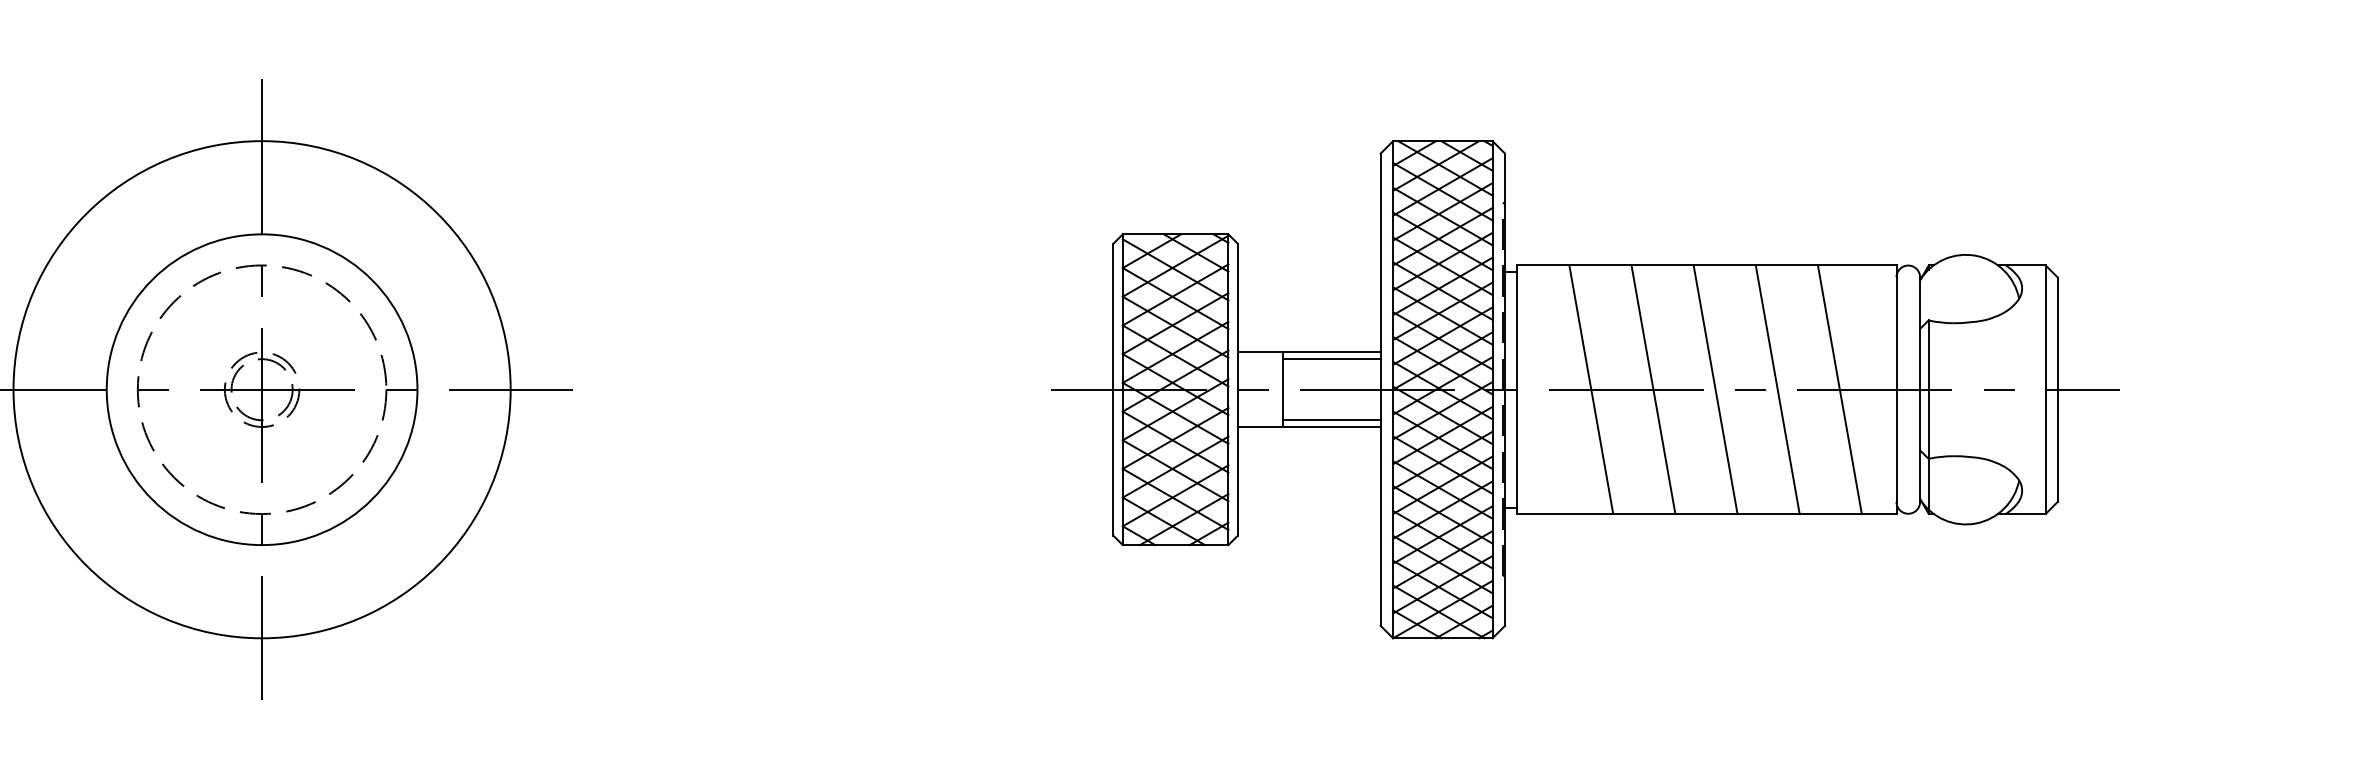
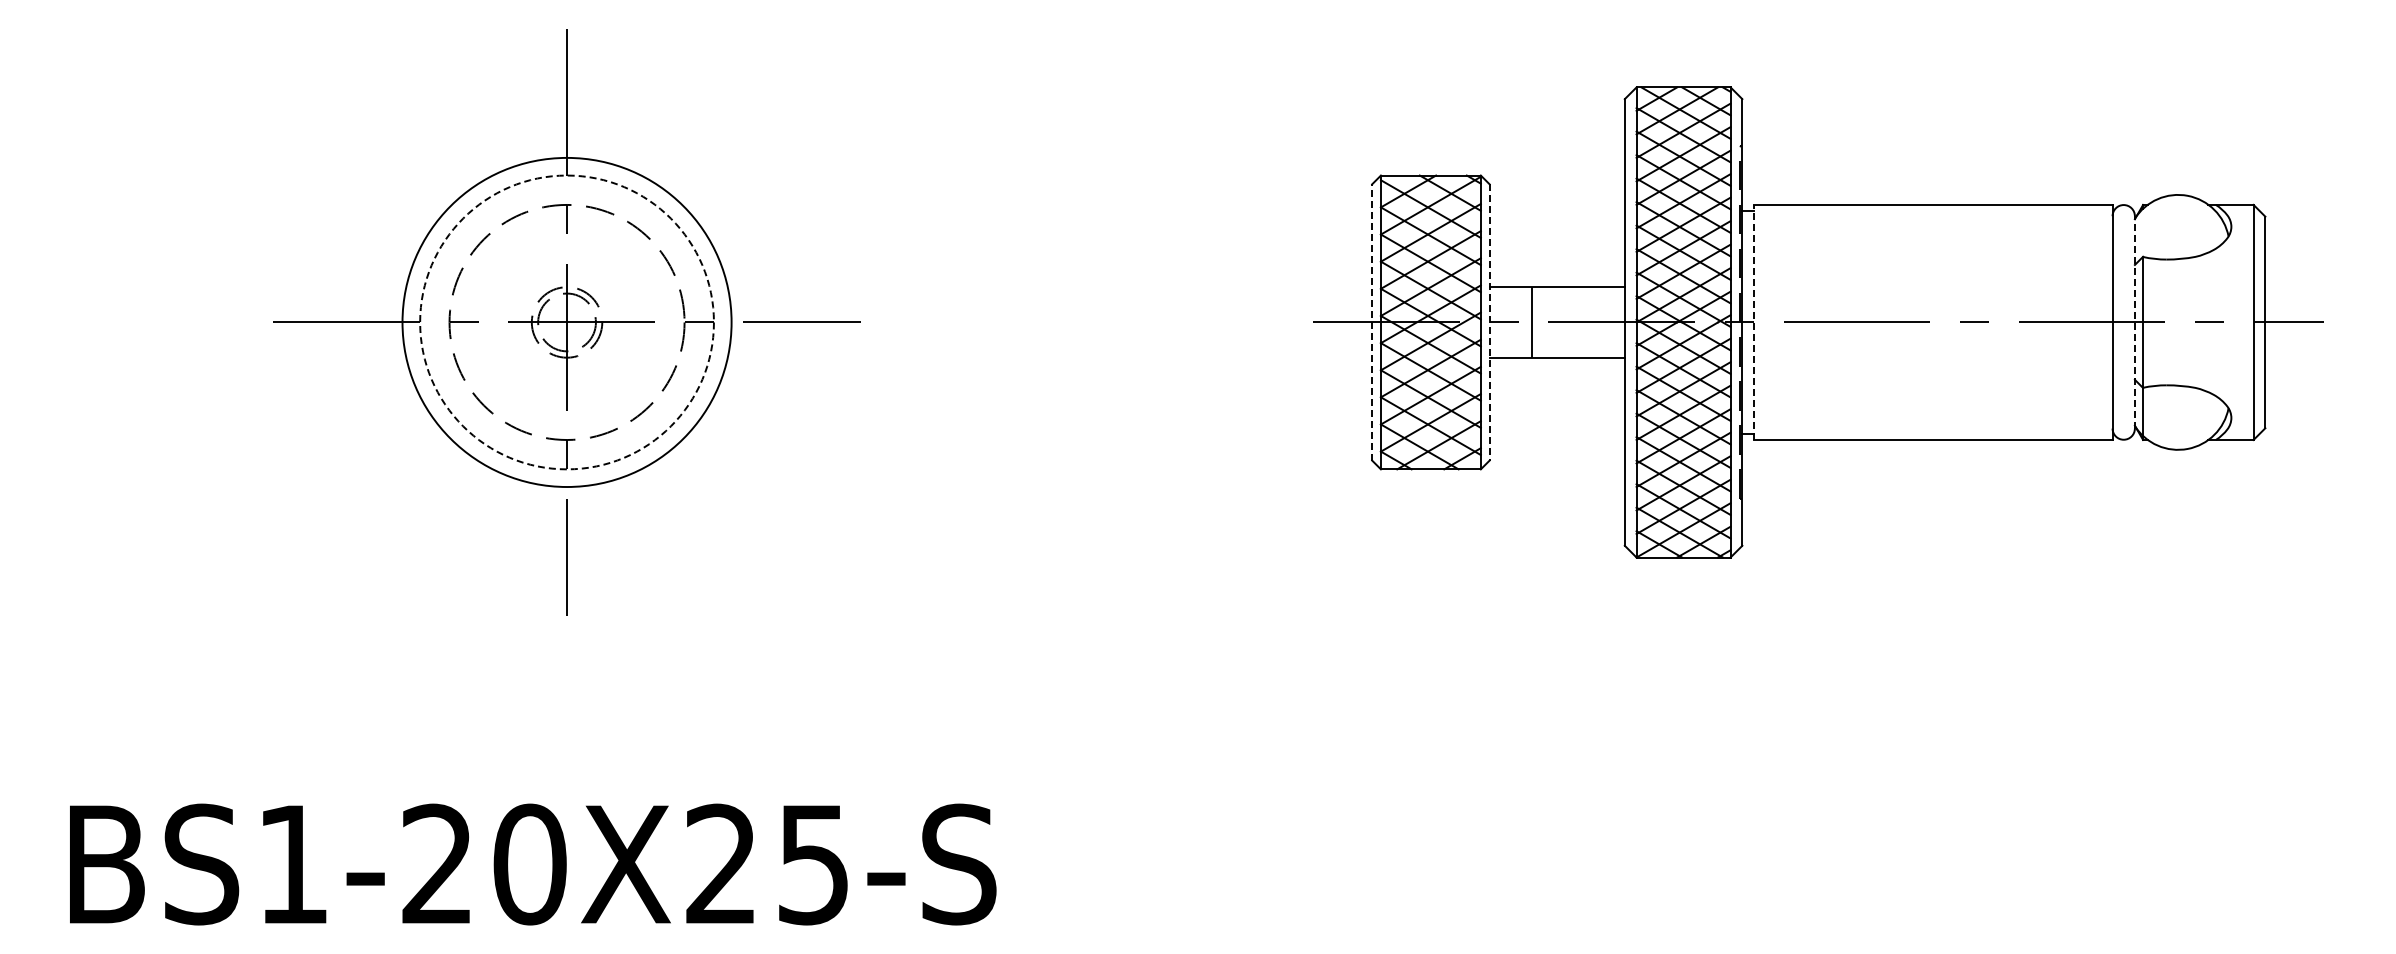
line: (1331, 359) -> (1578, 293), removed
line: (1113, 388) -> (1372, 321), solid -> dashed
line: (1590, 388) -> (1823, 321), removed
line: (1653, 388) -> (1882, 321), removed
line: (1715, 388) -> (1941, 321), removed
line: (1777, 388) -> (2000, 321), removed
line: (1839, 388) -> (2058, 321), removed
line: (1919, 388) -> (2134, 321), solid -> dashed
circle: (261, 389) -> (566, 322), size x0.7
circle: (261, 389) -> (566, 322), solid -> dashed
line: (1237, 389) -> (1489, 322), solid -> dashed
line: (1517, 389) -> (1754, 322), solid -> dashed
line: (1331, 420) -> (1578, 351), removed

